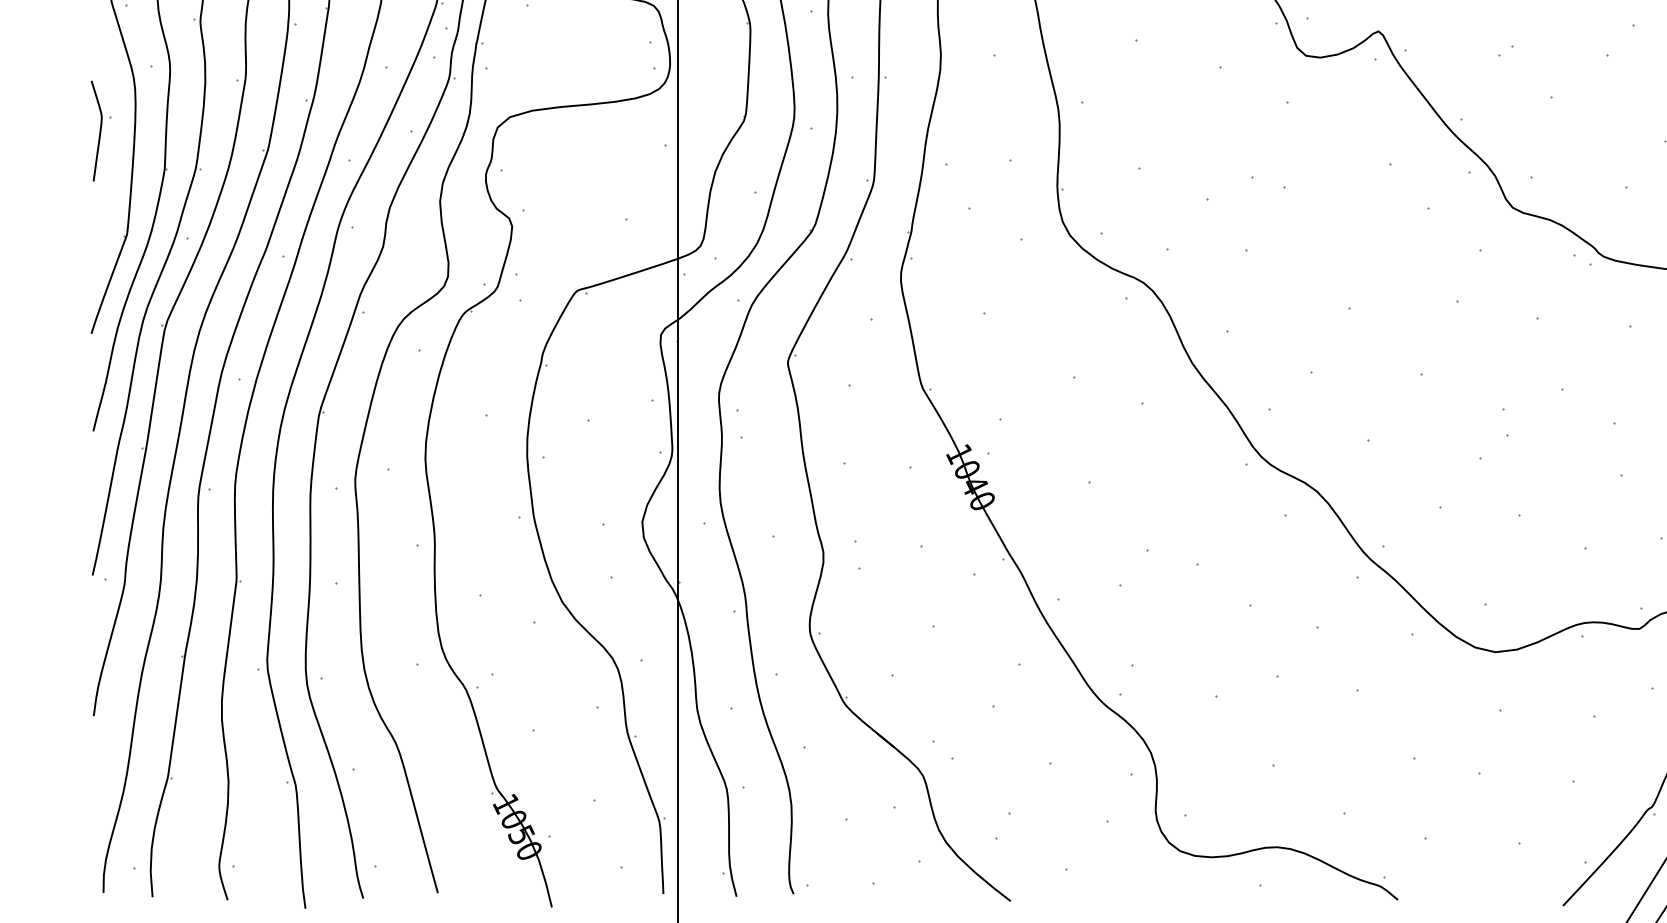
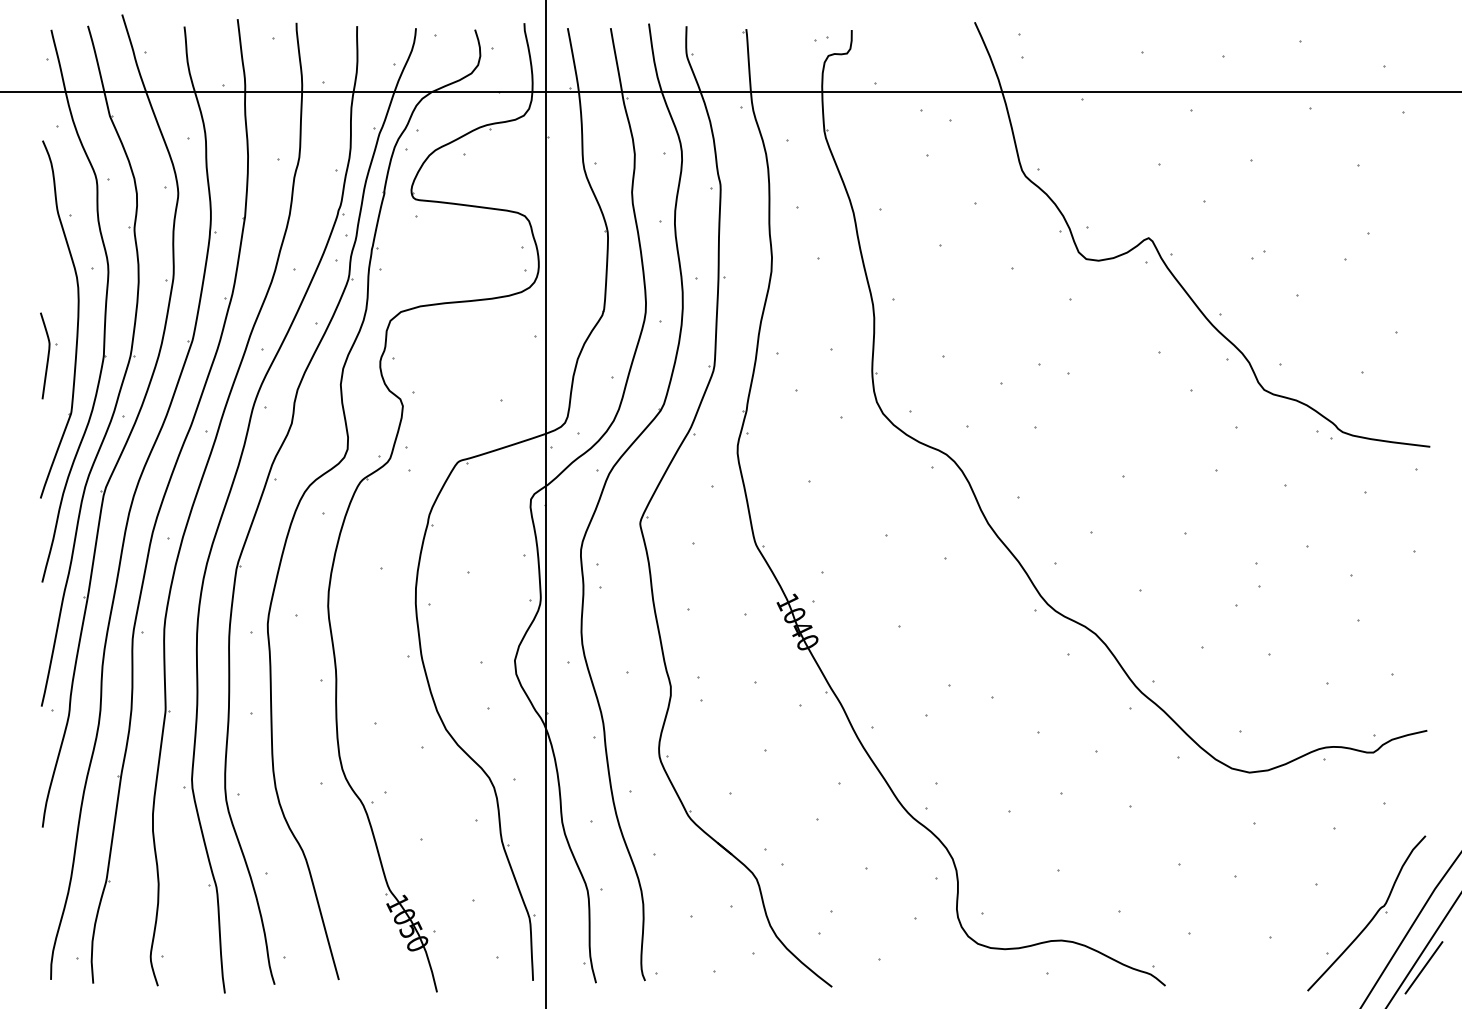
part: (100, 130) -> (48, 355), moved

